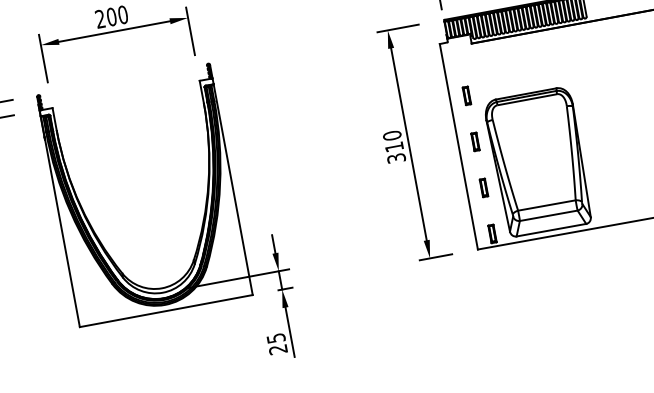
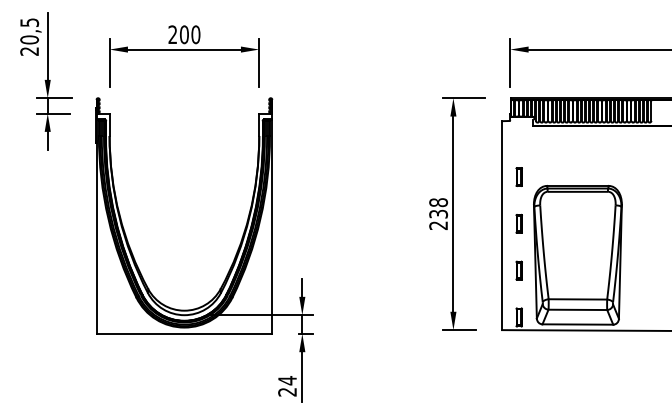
text: (394, 146) -> (438, 213), 310 -> 238
text: (276, 338) -> (287, 380), 25 -> 24

